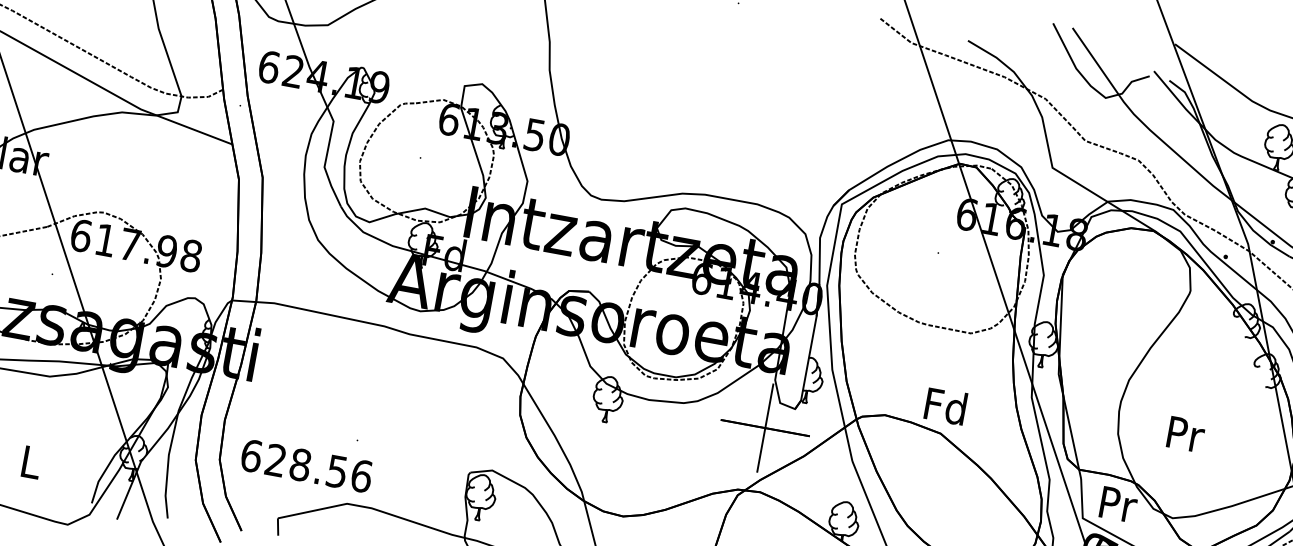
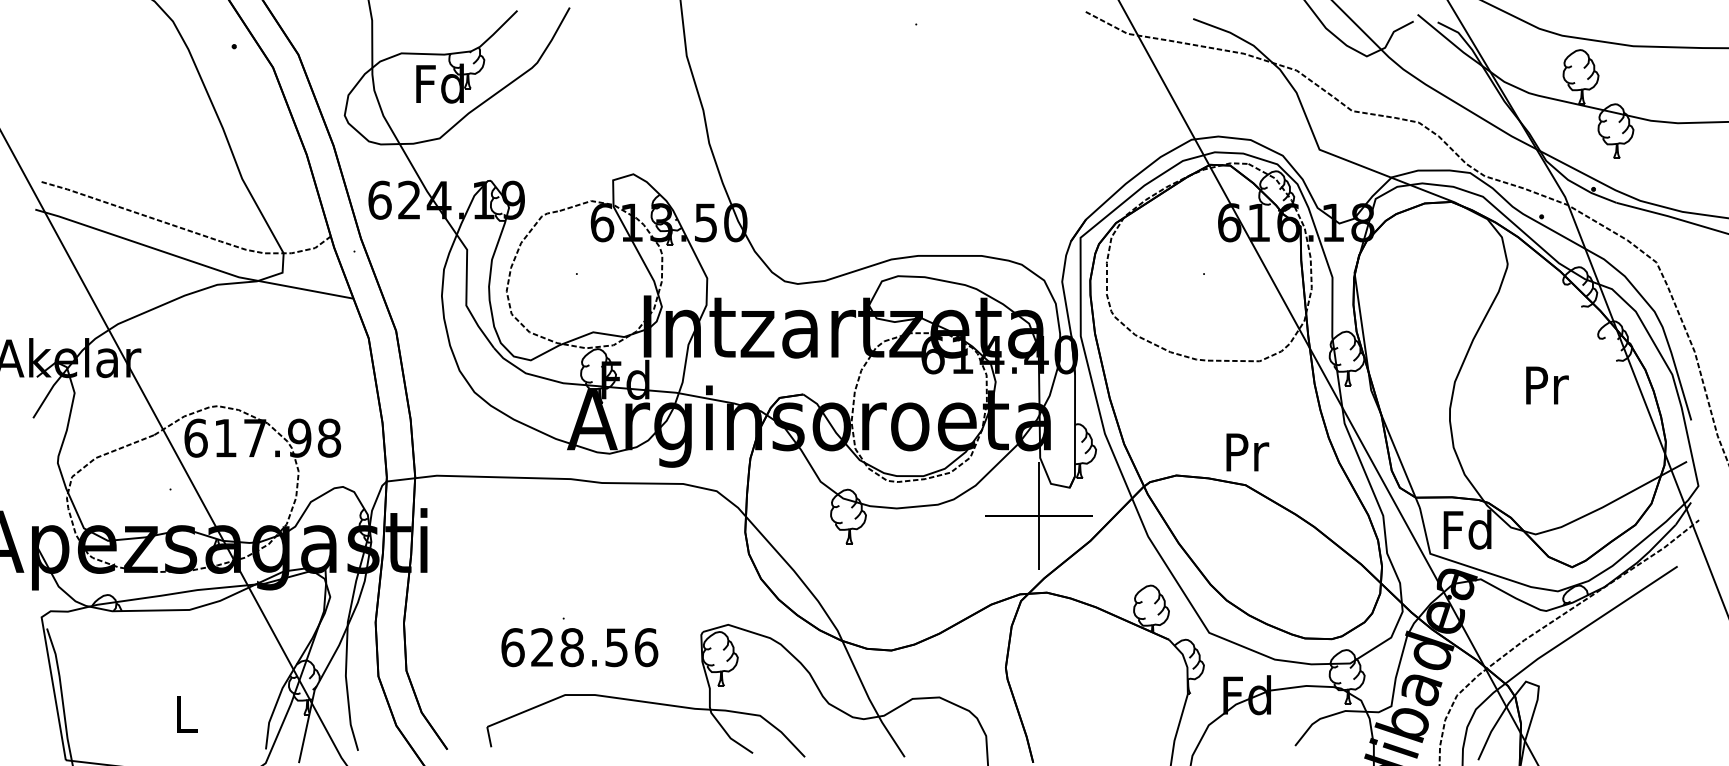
text: (945, 405) -> (1245, 451), Fd -> Pr
text: (1186, 434) -> (1547, 385), moved
text: (306, 466) -> (579, 647), moved
text: (1117, 503) -> (1467, 529), Pr -> Fd

